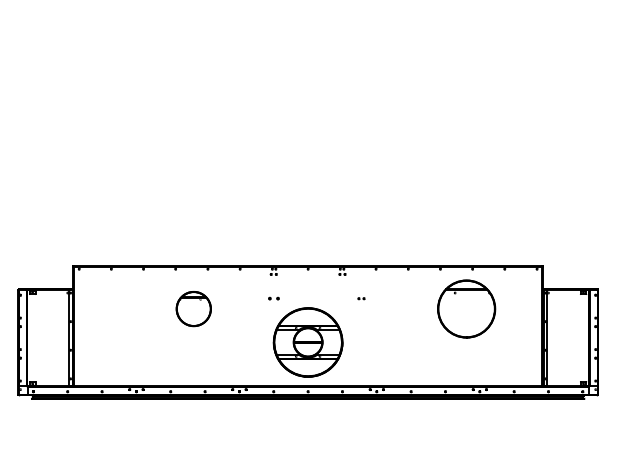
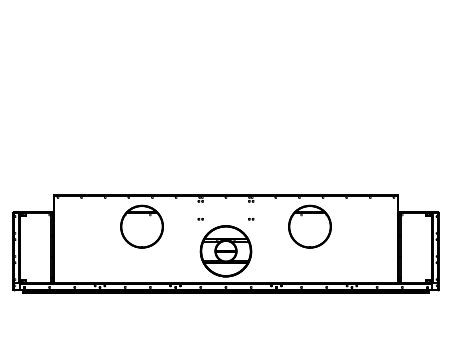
part: (273, 298) -> (200, 219), size x0.62
part: (361, 298) -> (251, 219), moved
part: (193, 308) -> (141, 226), size x1.67
part: (466, 308) -> (309, 226), moved

